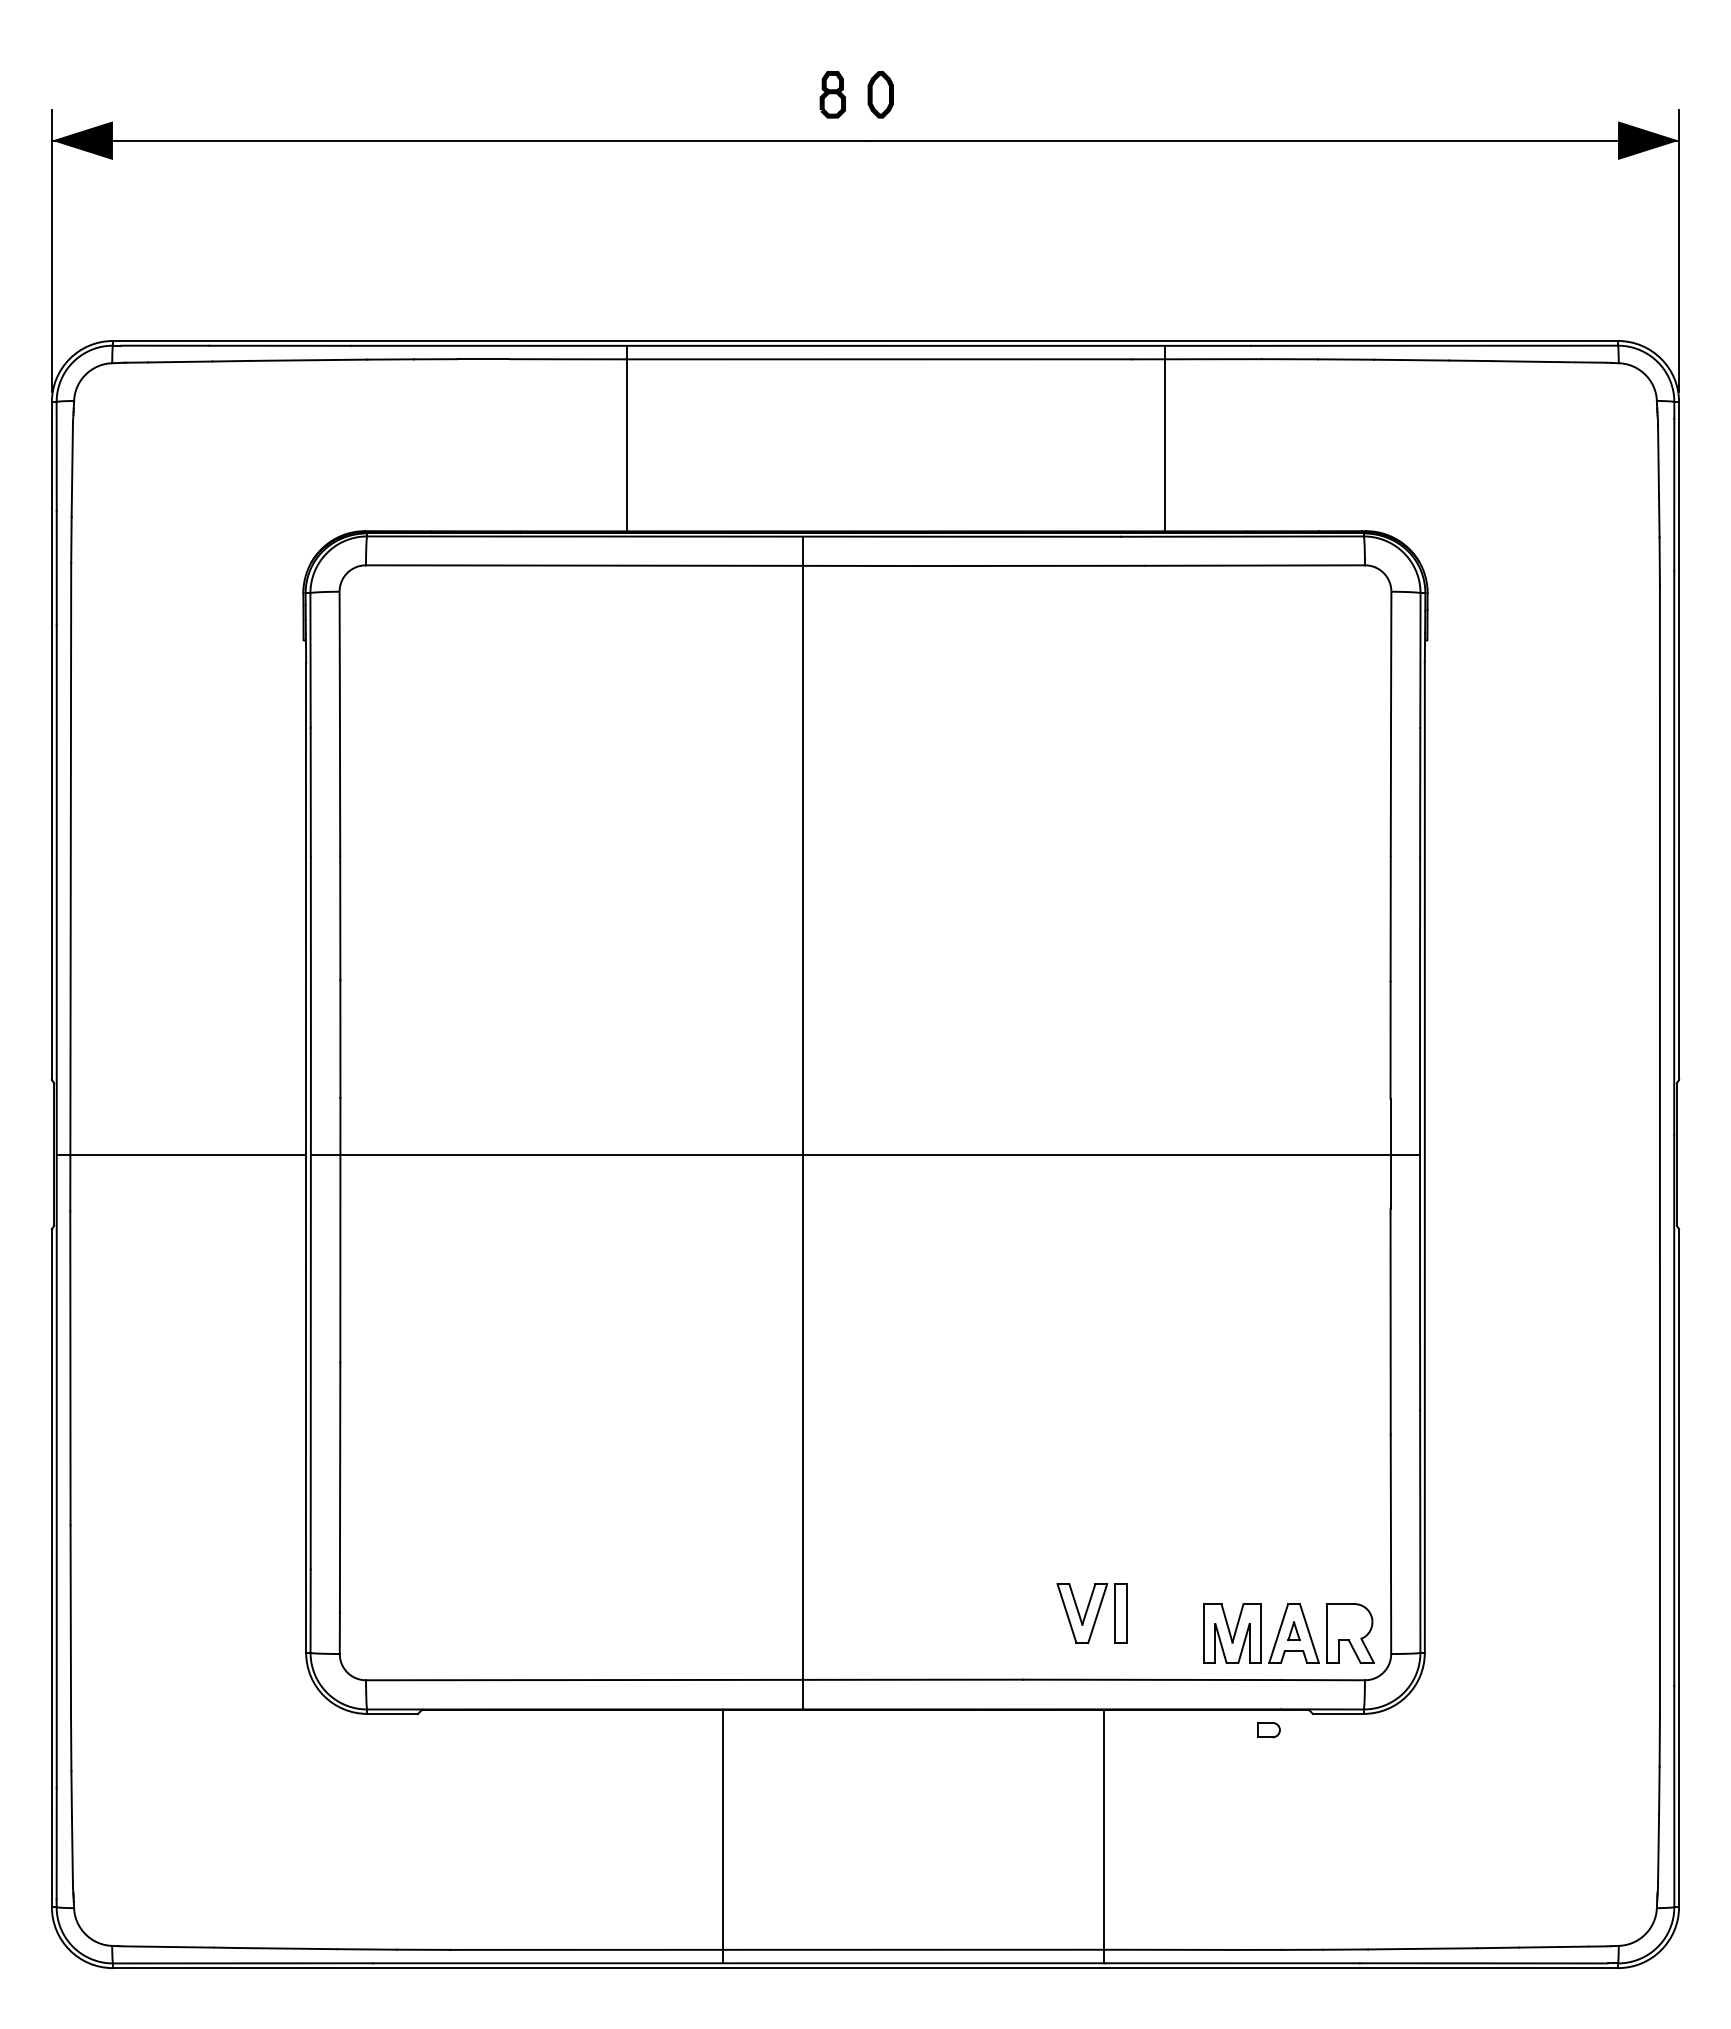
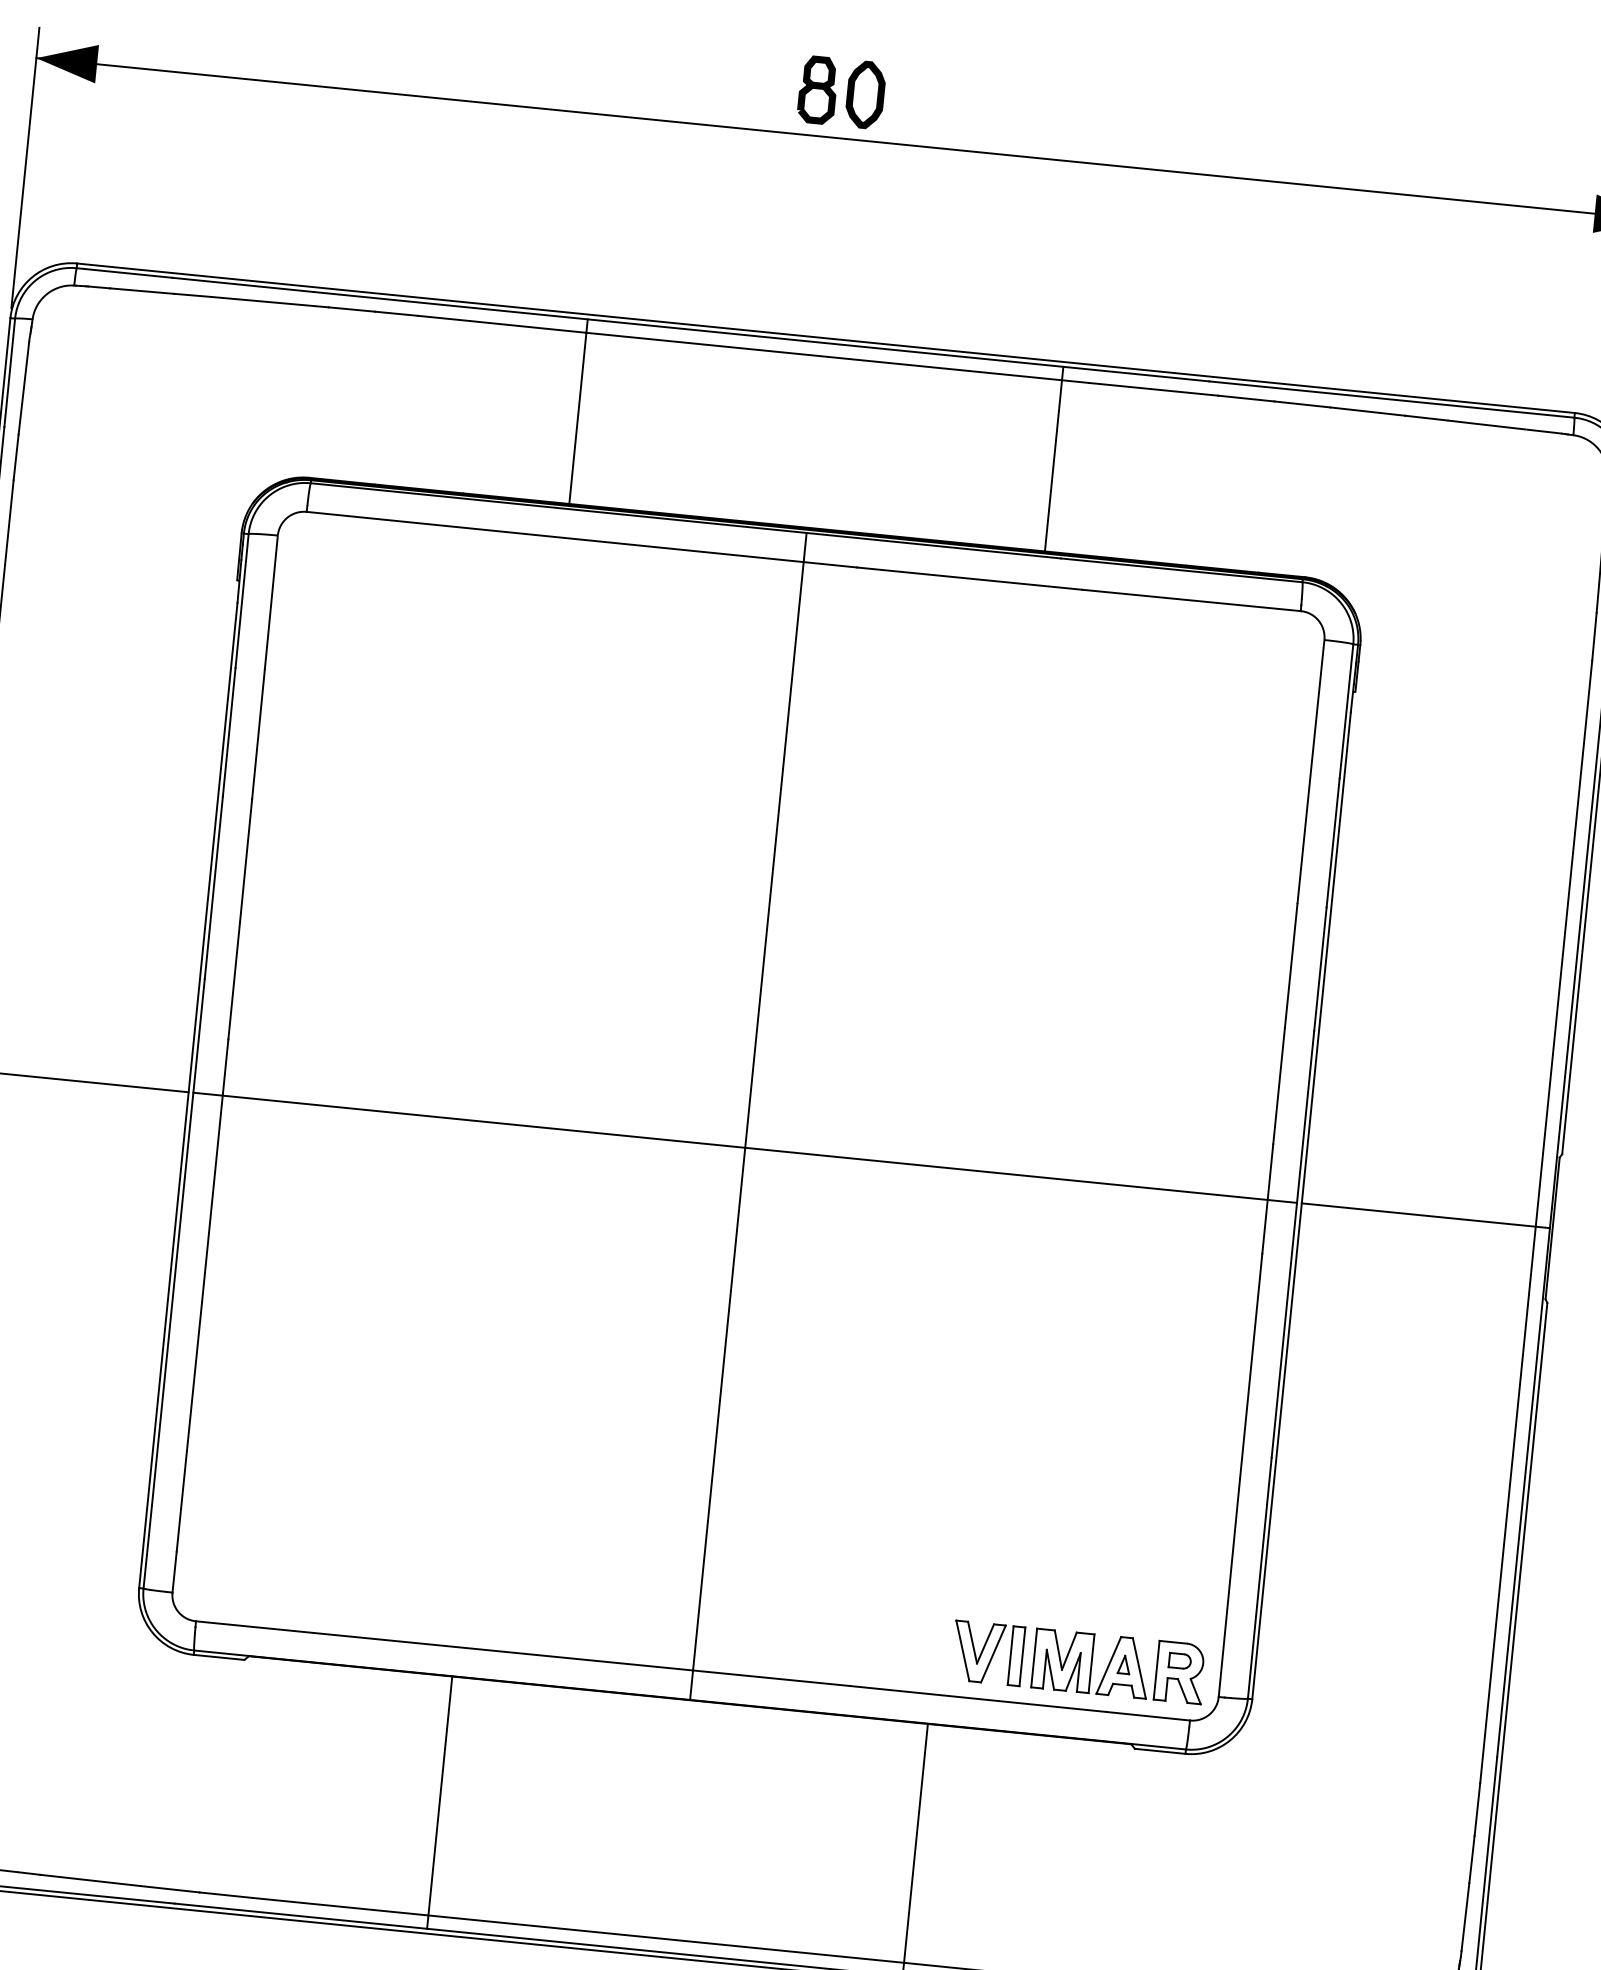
part: (832, 94) -> (817, 89), size x1.43
part: (880, 94) -> (865, 94), size x1.43
line: (1165, 438) -> (1054, 459), moved
line: (802, 1122) -> (748, 1115), moved
line: (1549, 1154) -> (1425, 1215), added
part: (1091, 1613) -> (987, 1653), moved
part: (1268, 1730) -> (1179, 1661), moved
line: (722, 1836) -> (439, 1802), moved

